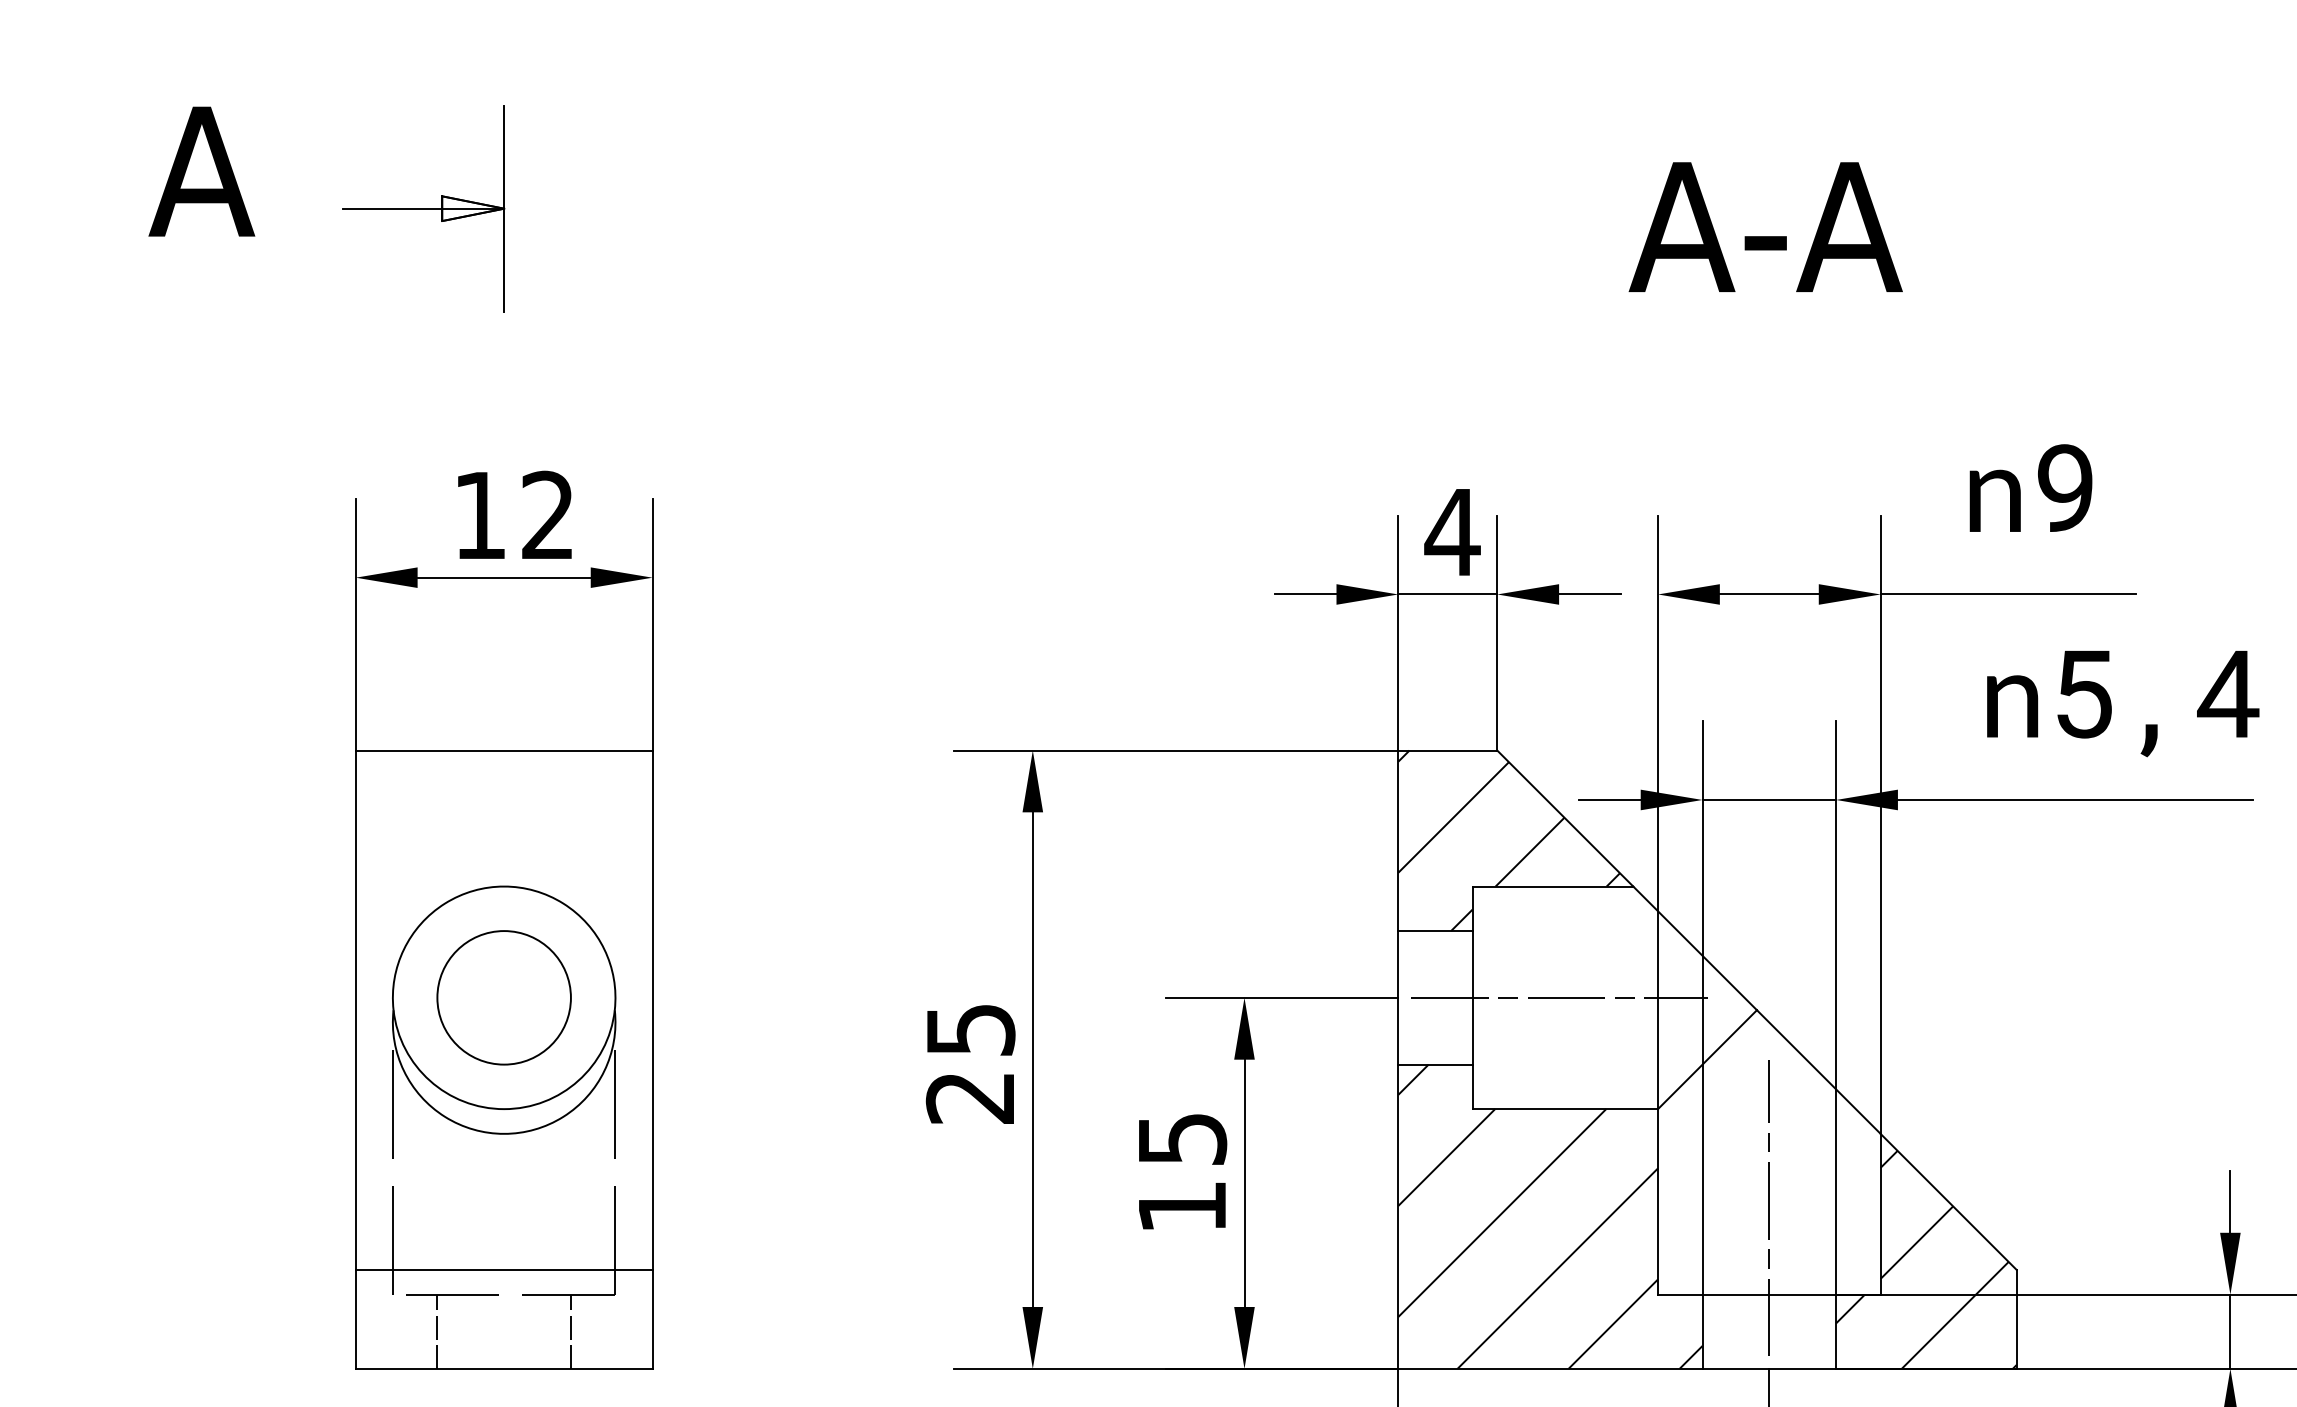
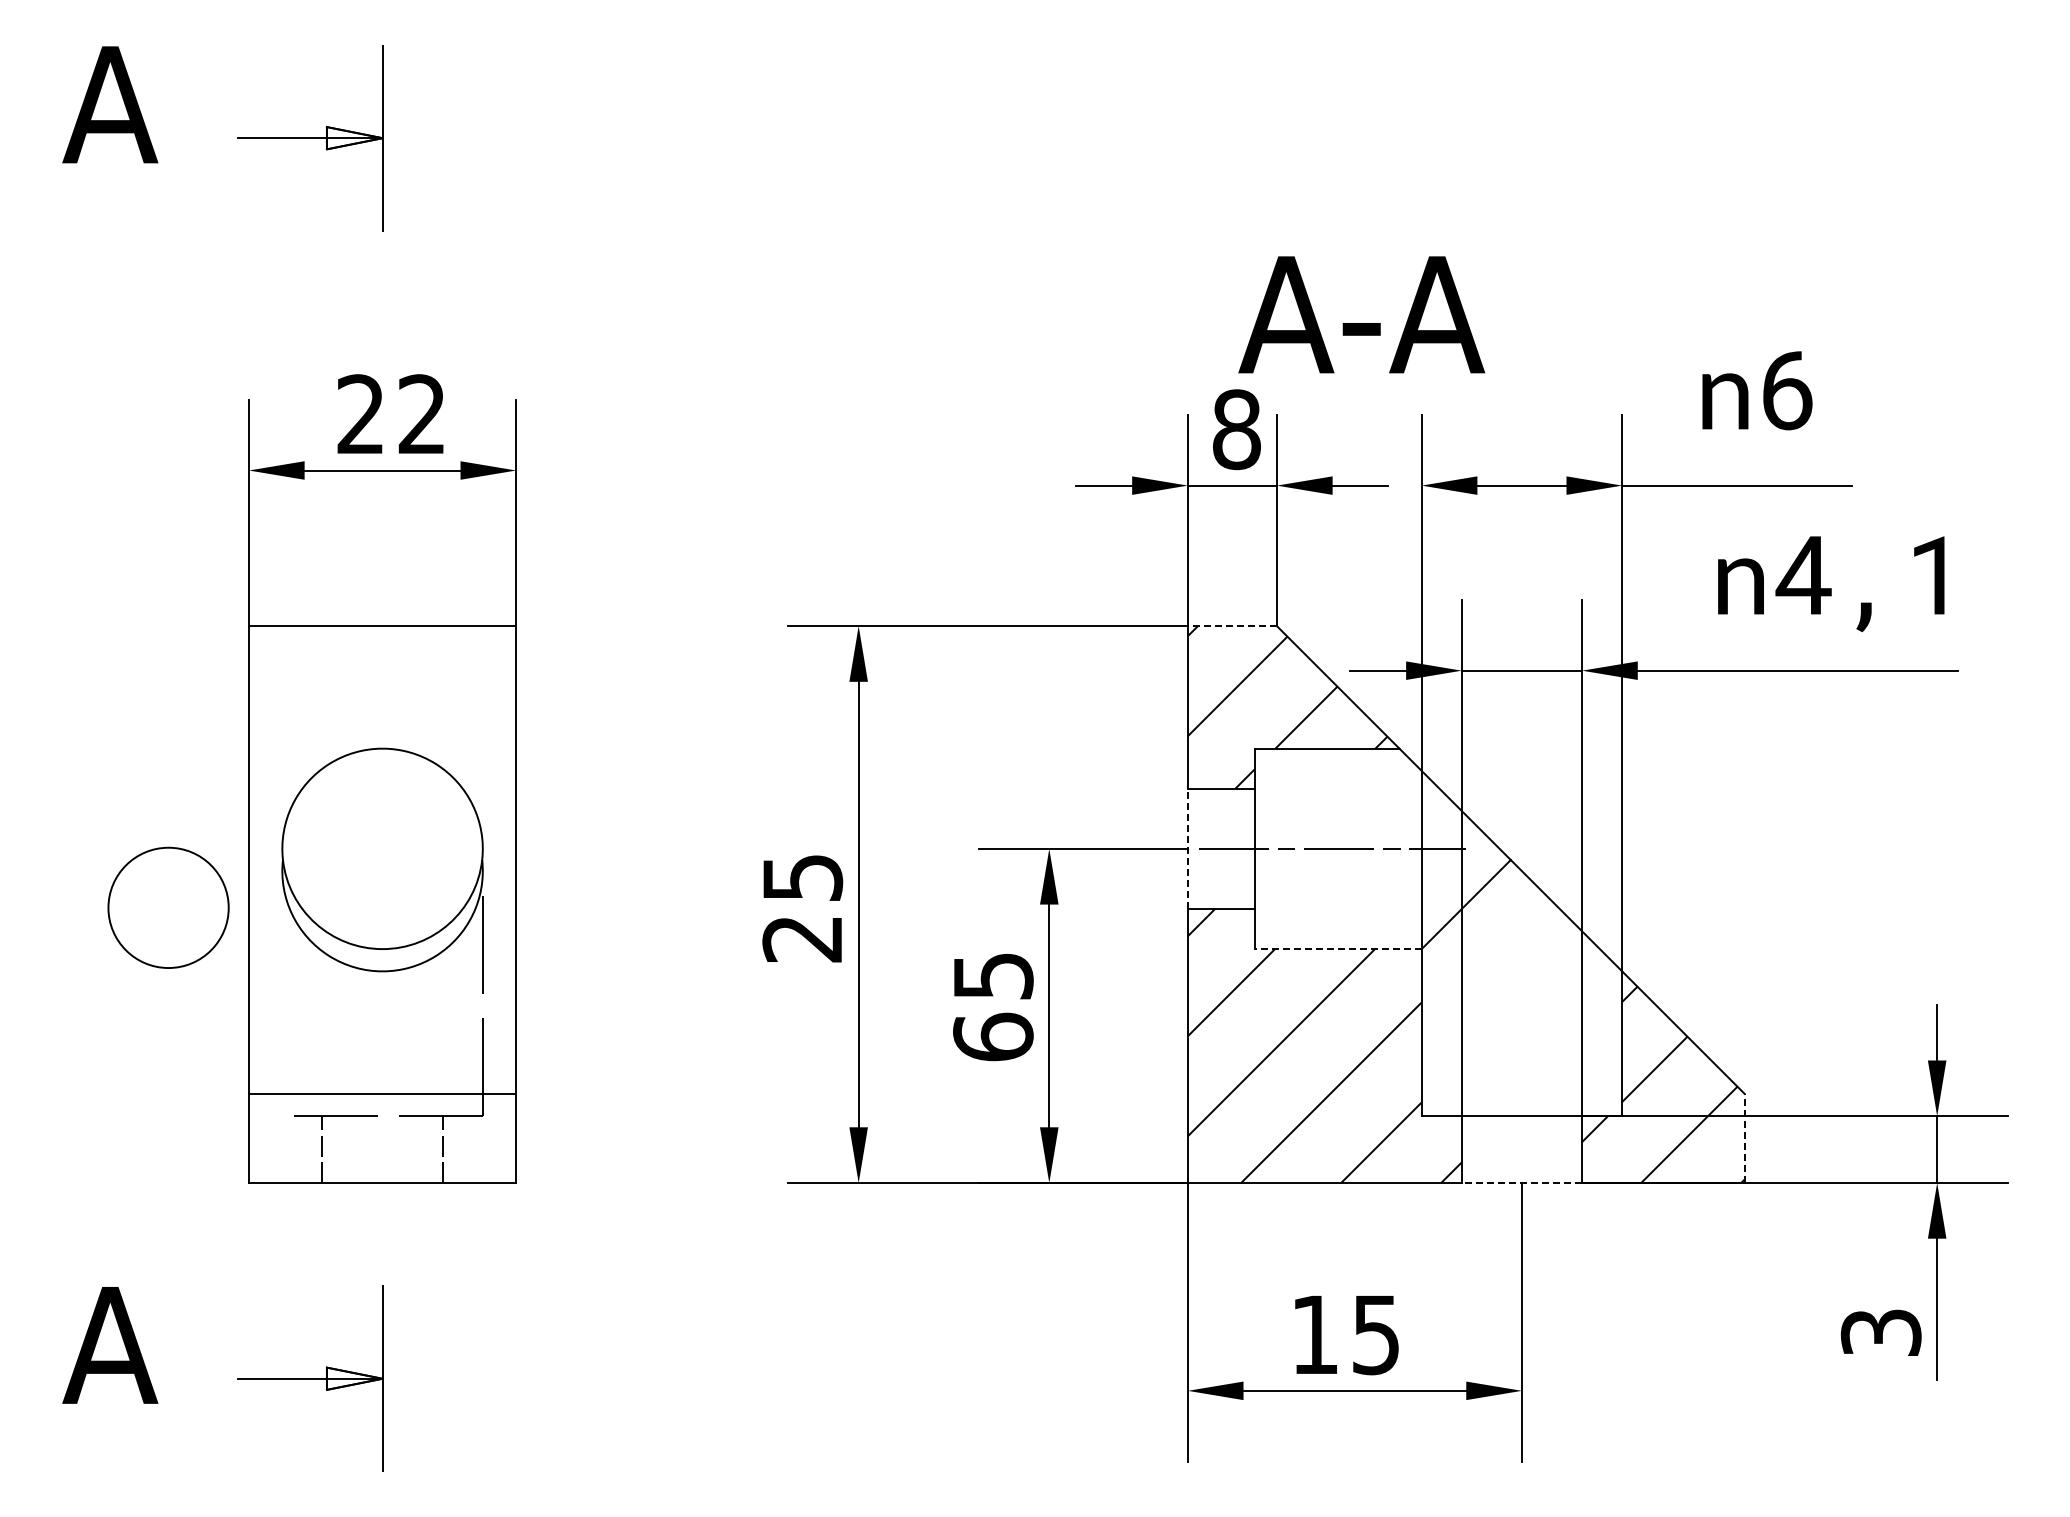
text: (1765, 226) -> (1361, 314), moved
text: (2064, 488) -> (1787, 390), 9 -> 6
text: (478, 514) -> (359, 413), 12 -> 22
text: (1452, 532) -> (1236, 429), 4 -> 8
text: (2155, 694) -> (1869, 575), 5,4 -> 4,1
line: (1447, 750) -> (1232, 626), solid -> dashed
circle: (504, 997) -> (168, 907), moved
line: (1397, 997) -> (1187, 848), solid -> dashed
line: (1565, 1109) -> (1338, 949), solid -> dashed
line: (393, 1158) -> (282, 993), removed
text: (1182, 1206) -> (993, 1036), 15 -> 65
line: (1768, 1207) -> (1521, 1037), removed
line: (2016, 1319) -> (1744, 1138), solid -> dashed
line: (1768, 1369) -> (1521, 1183), solid -> dashed

